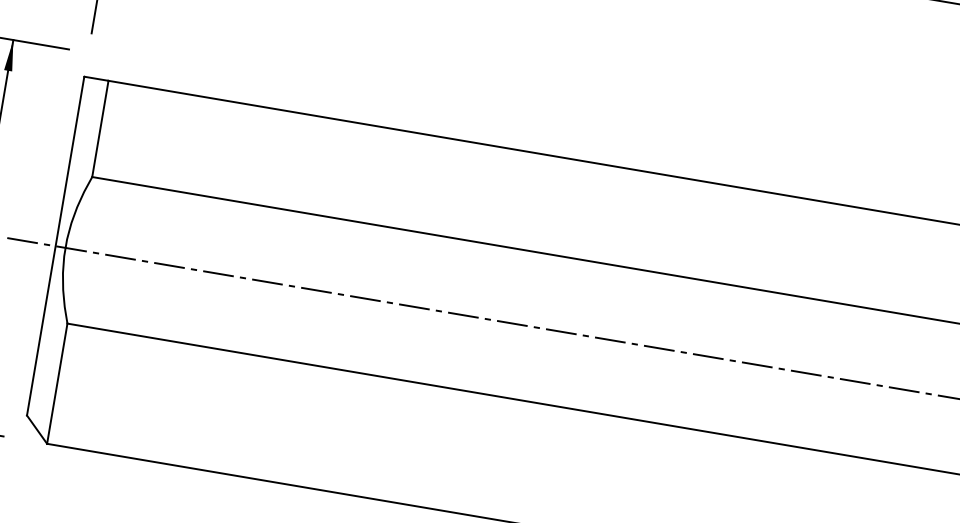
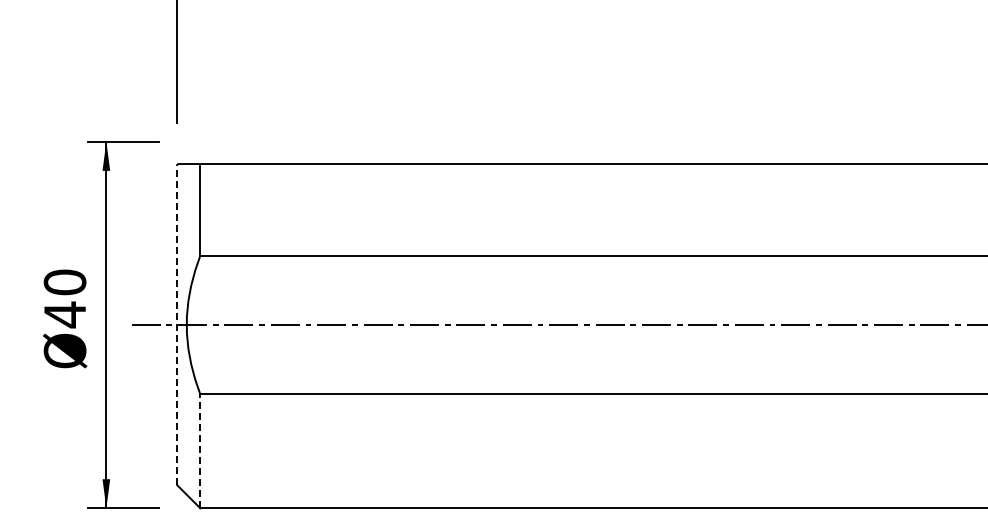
line: (55, 245) -> (177, 324), solid -> dashed
line: (57, 383) -> (200, 451), solid -> dashed

